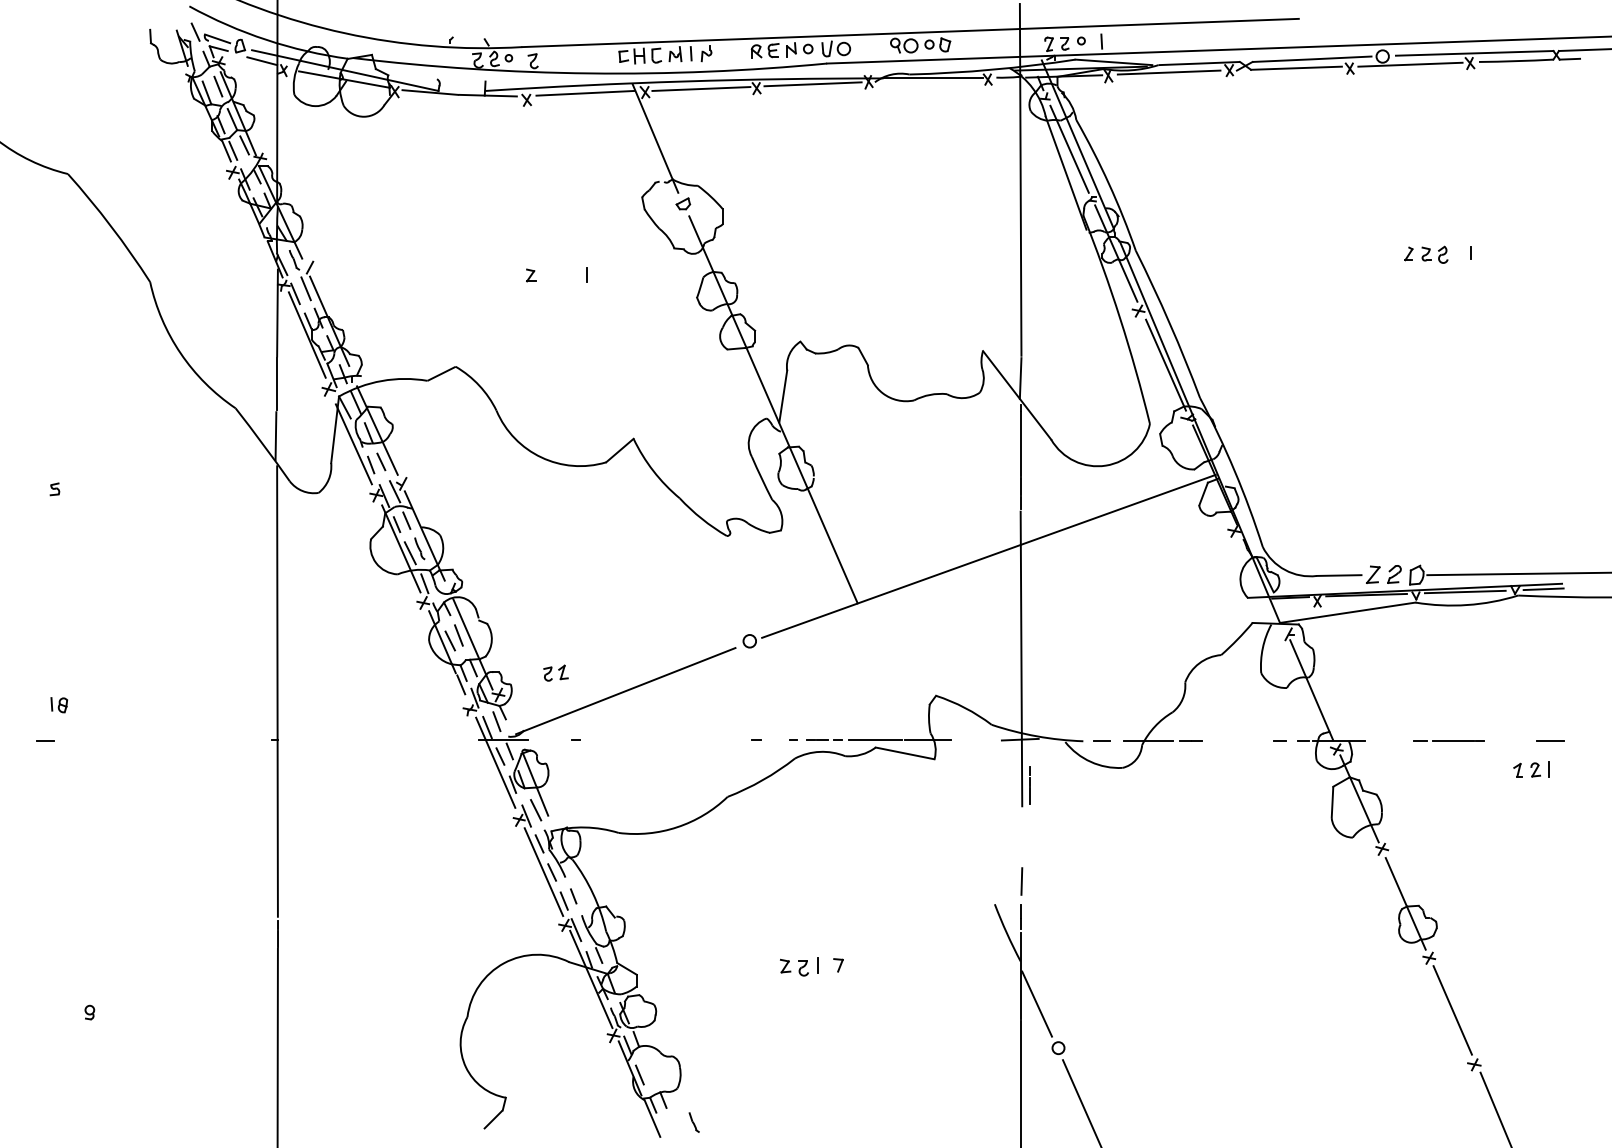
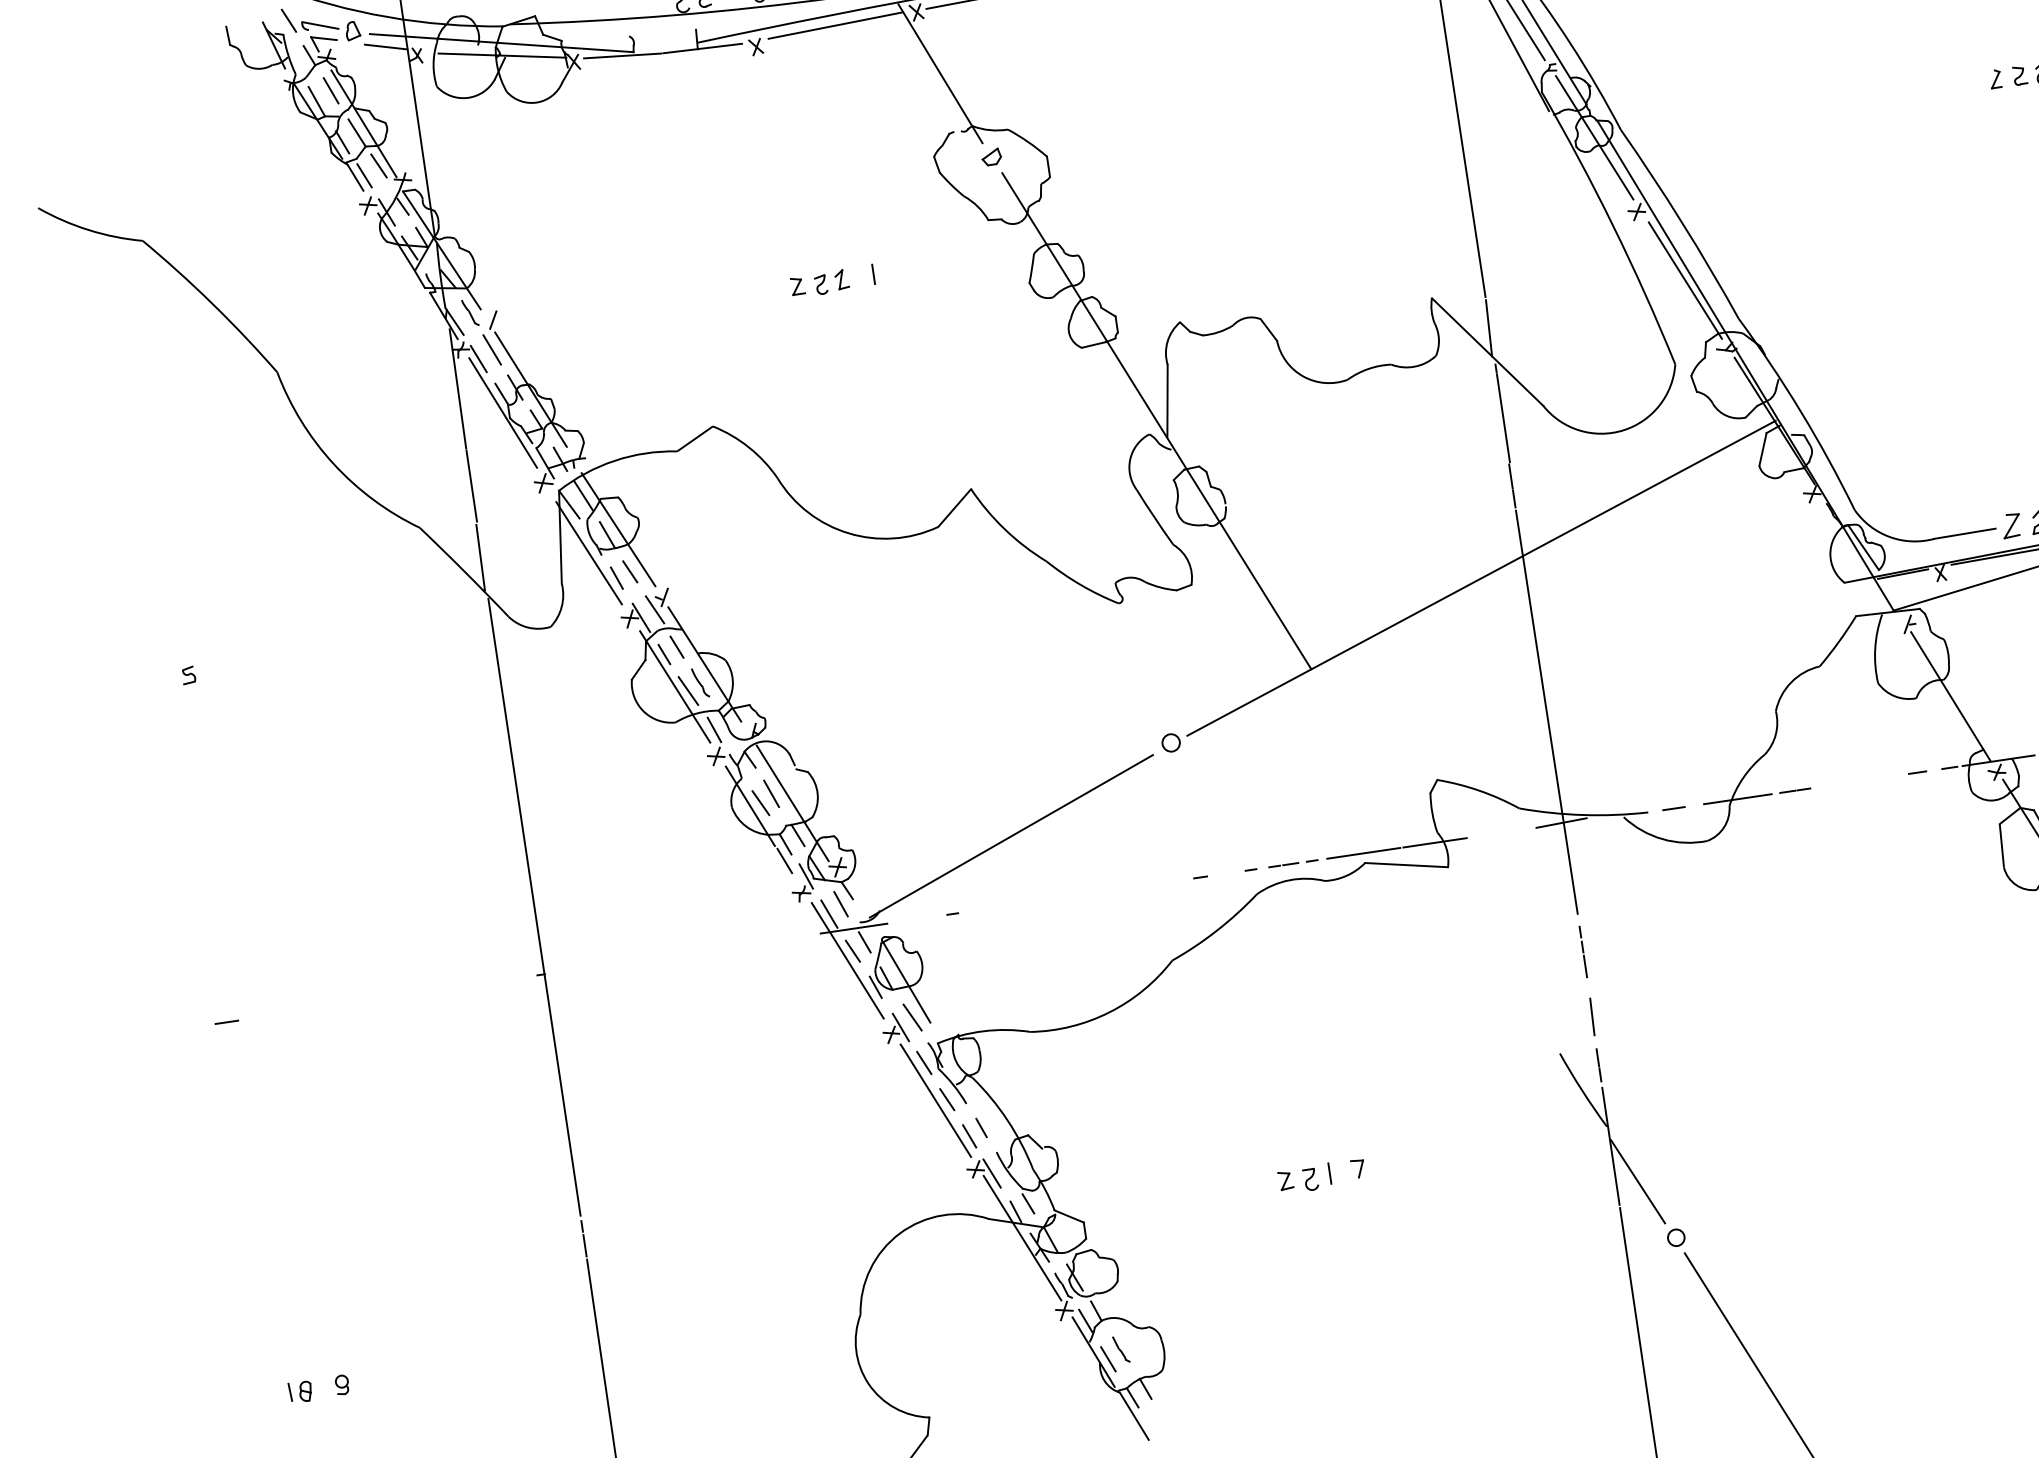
part: (555, 672) -> (831, 281), moved
part: (59, 705) -> (300, 1392), moved
line: (1029, 785) -> (1582, 952), moved
line: (693, 1122) -> (1120, 1349), moved

